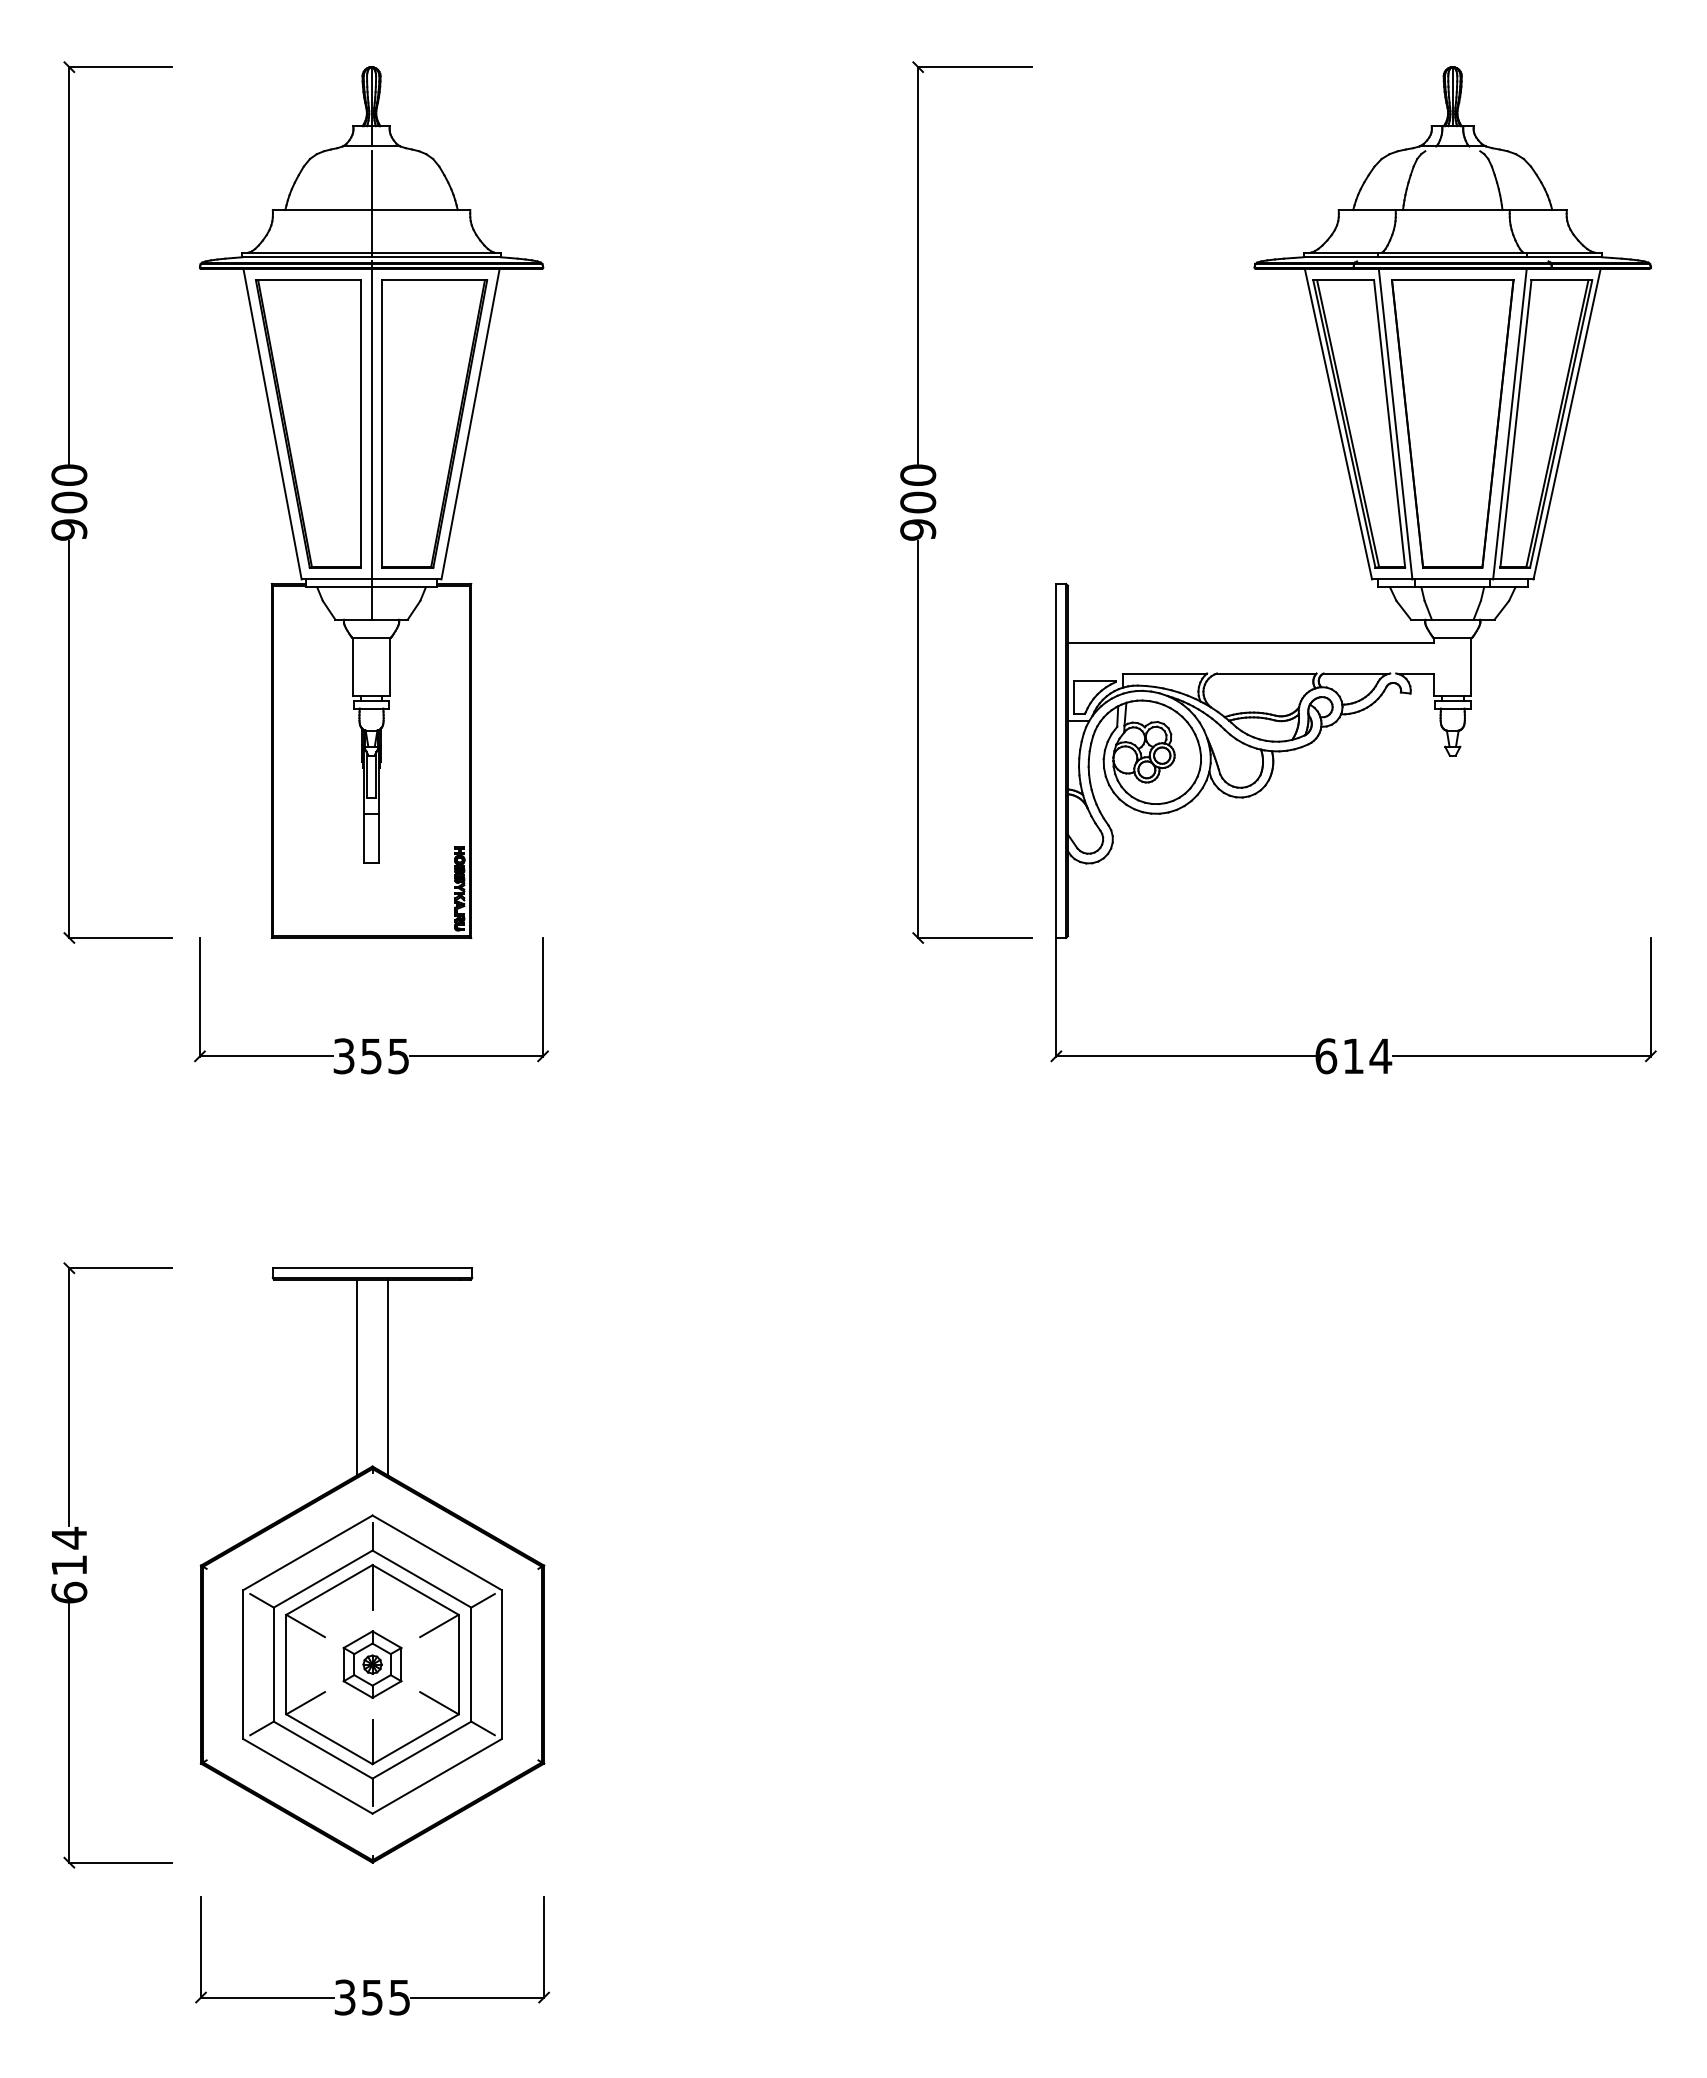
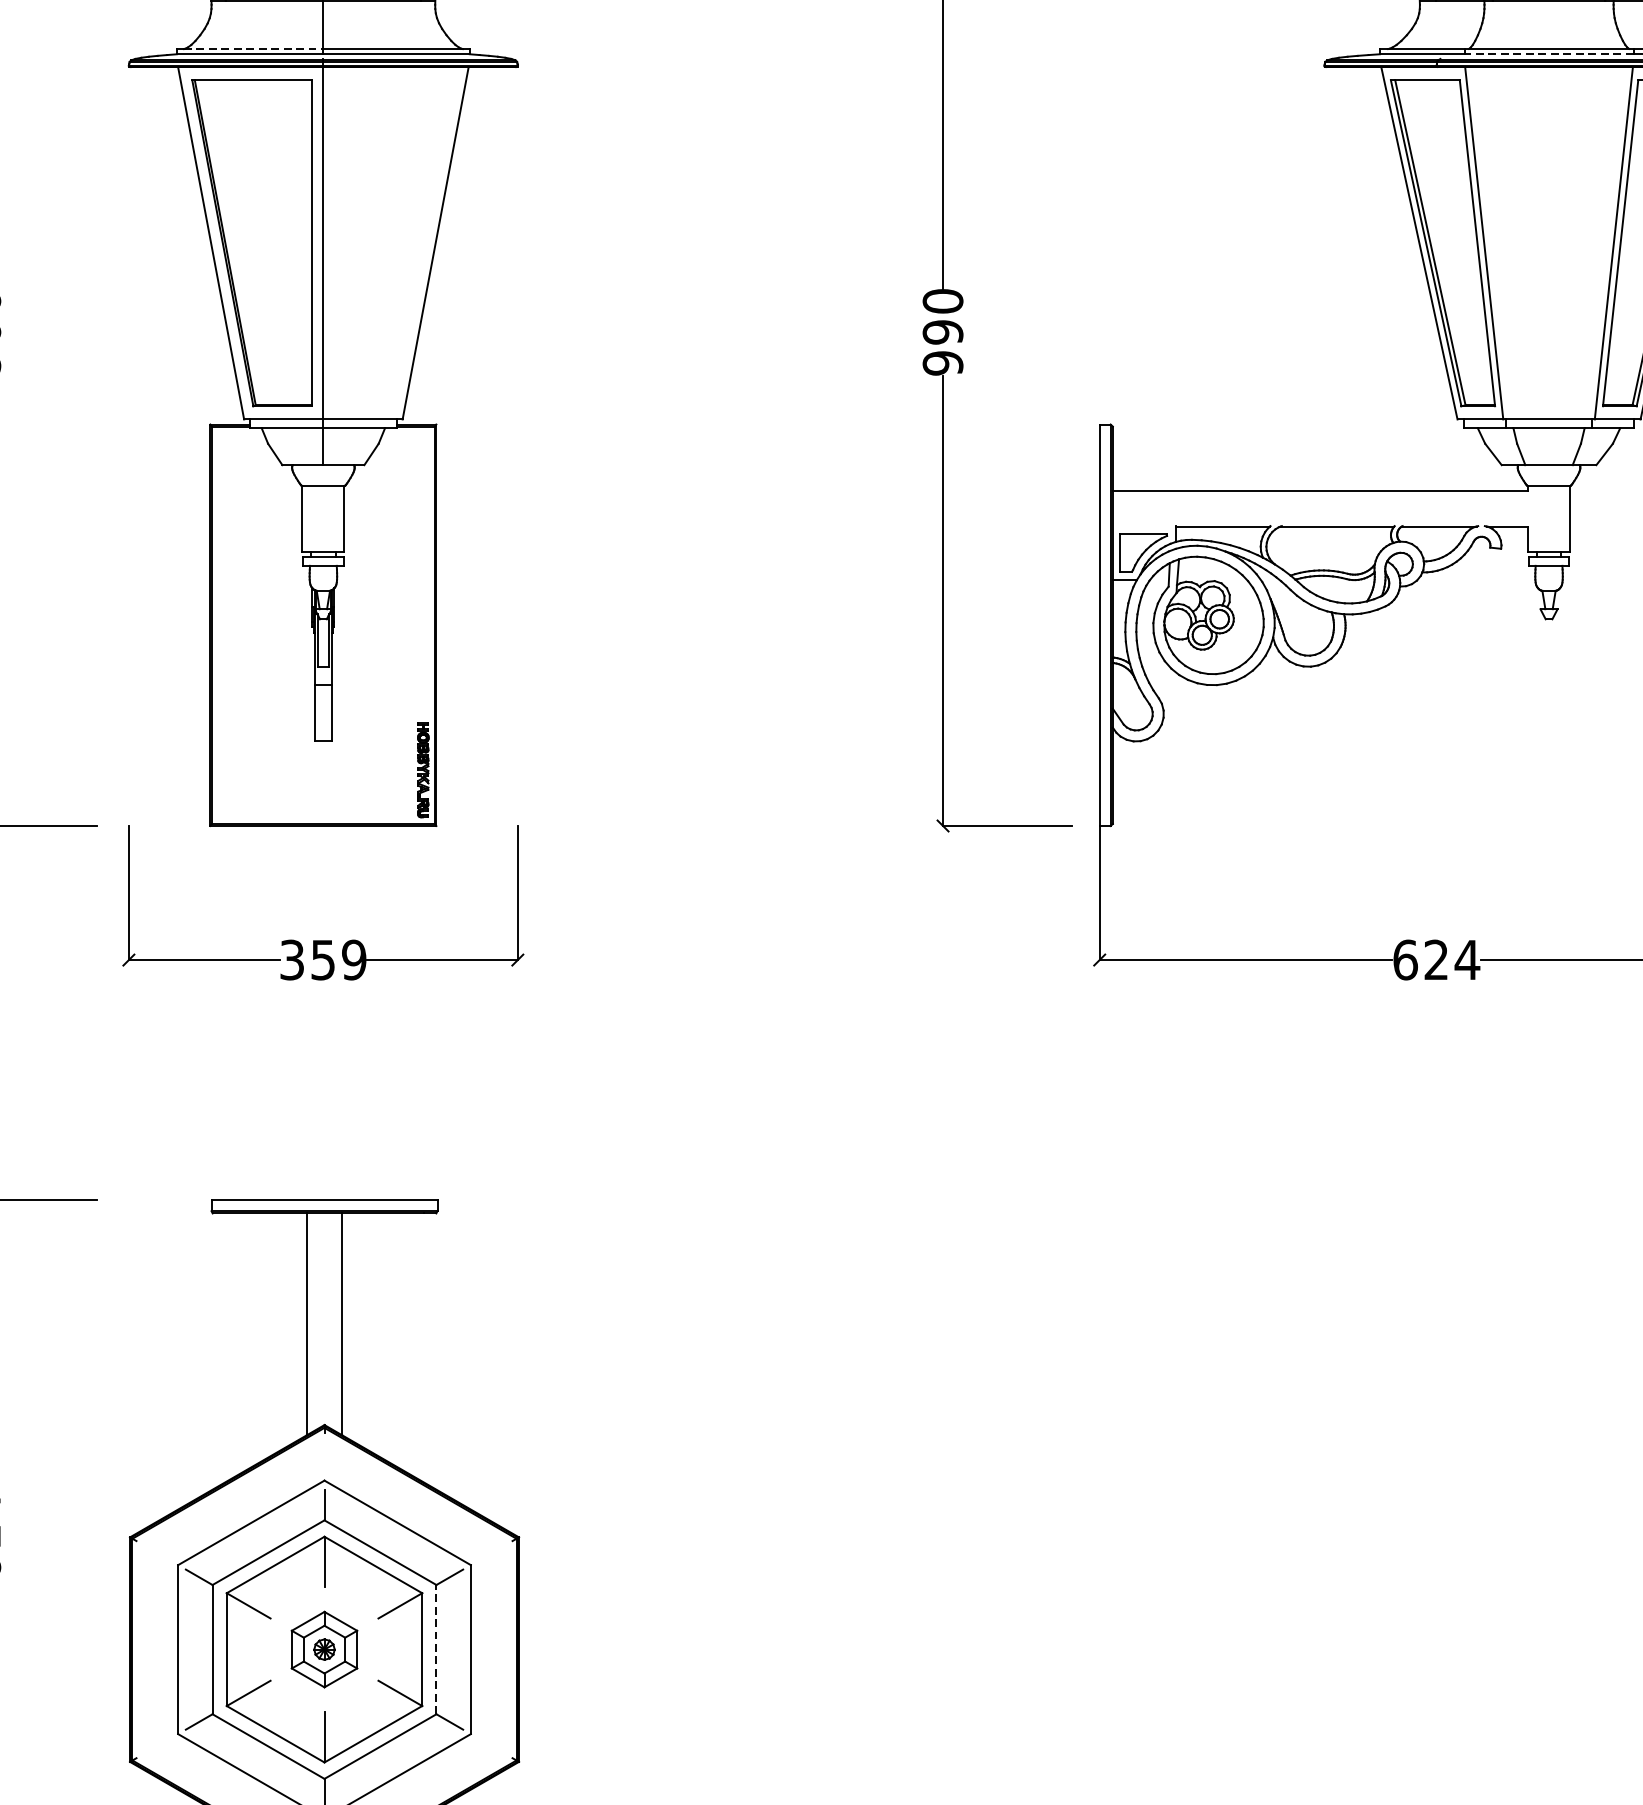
line: (310, 252) -> (254, 48), solid -> dashed
line: (1452, 257) -> (1548, 54), solid -> dashed
part: (434, 423) -> (394, 242), removed
part: (1452, 423) -> (1548, 242), removed
text: (918, 502) -> (943, 332), 900 -> 990
text: (1353, 1055) -> (1436, 959), 614 -> 624
text: (398, 1056) -> (353, 960), 355 -> 359
line: (471, 1664) -> (436, 1649), solid -> dashed

